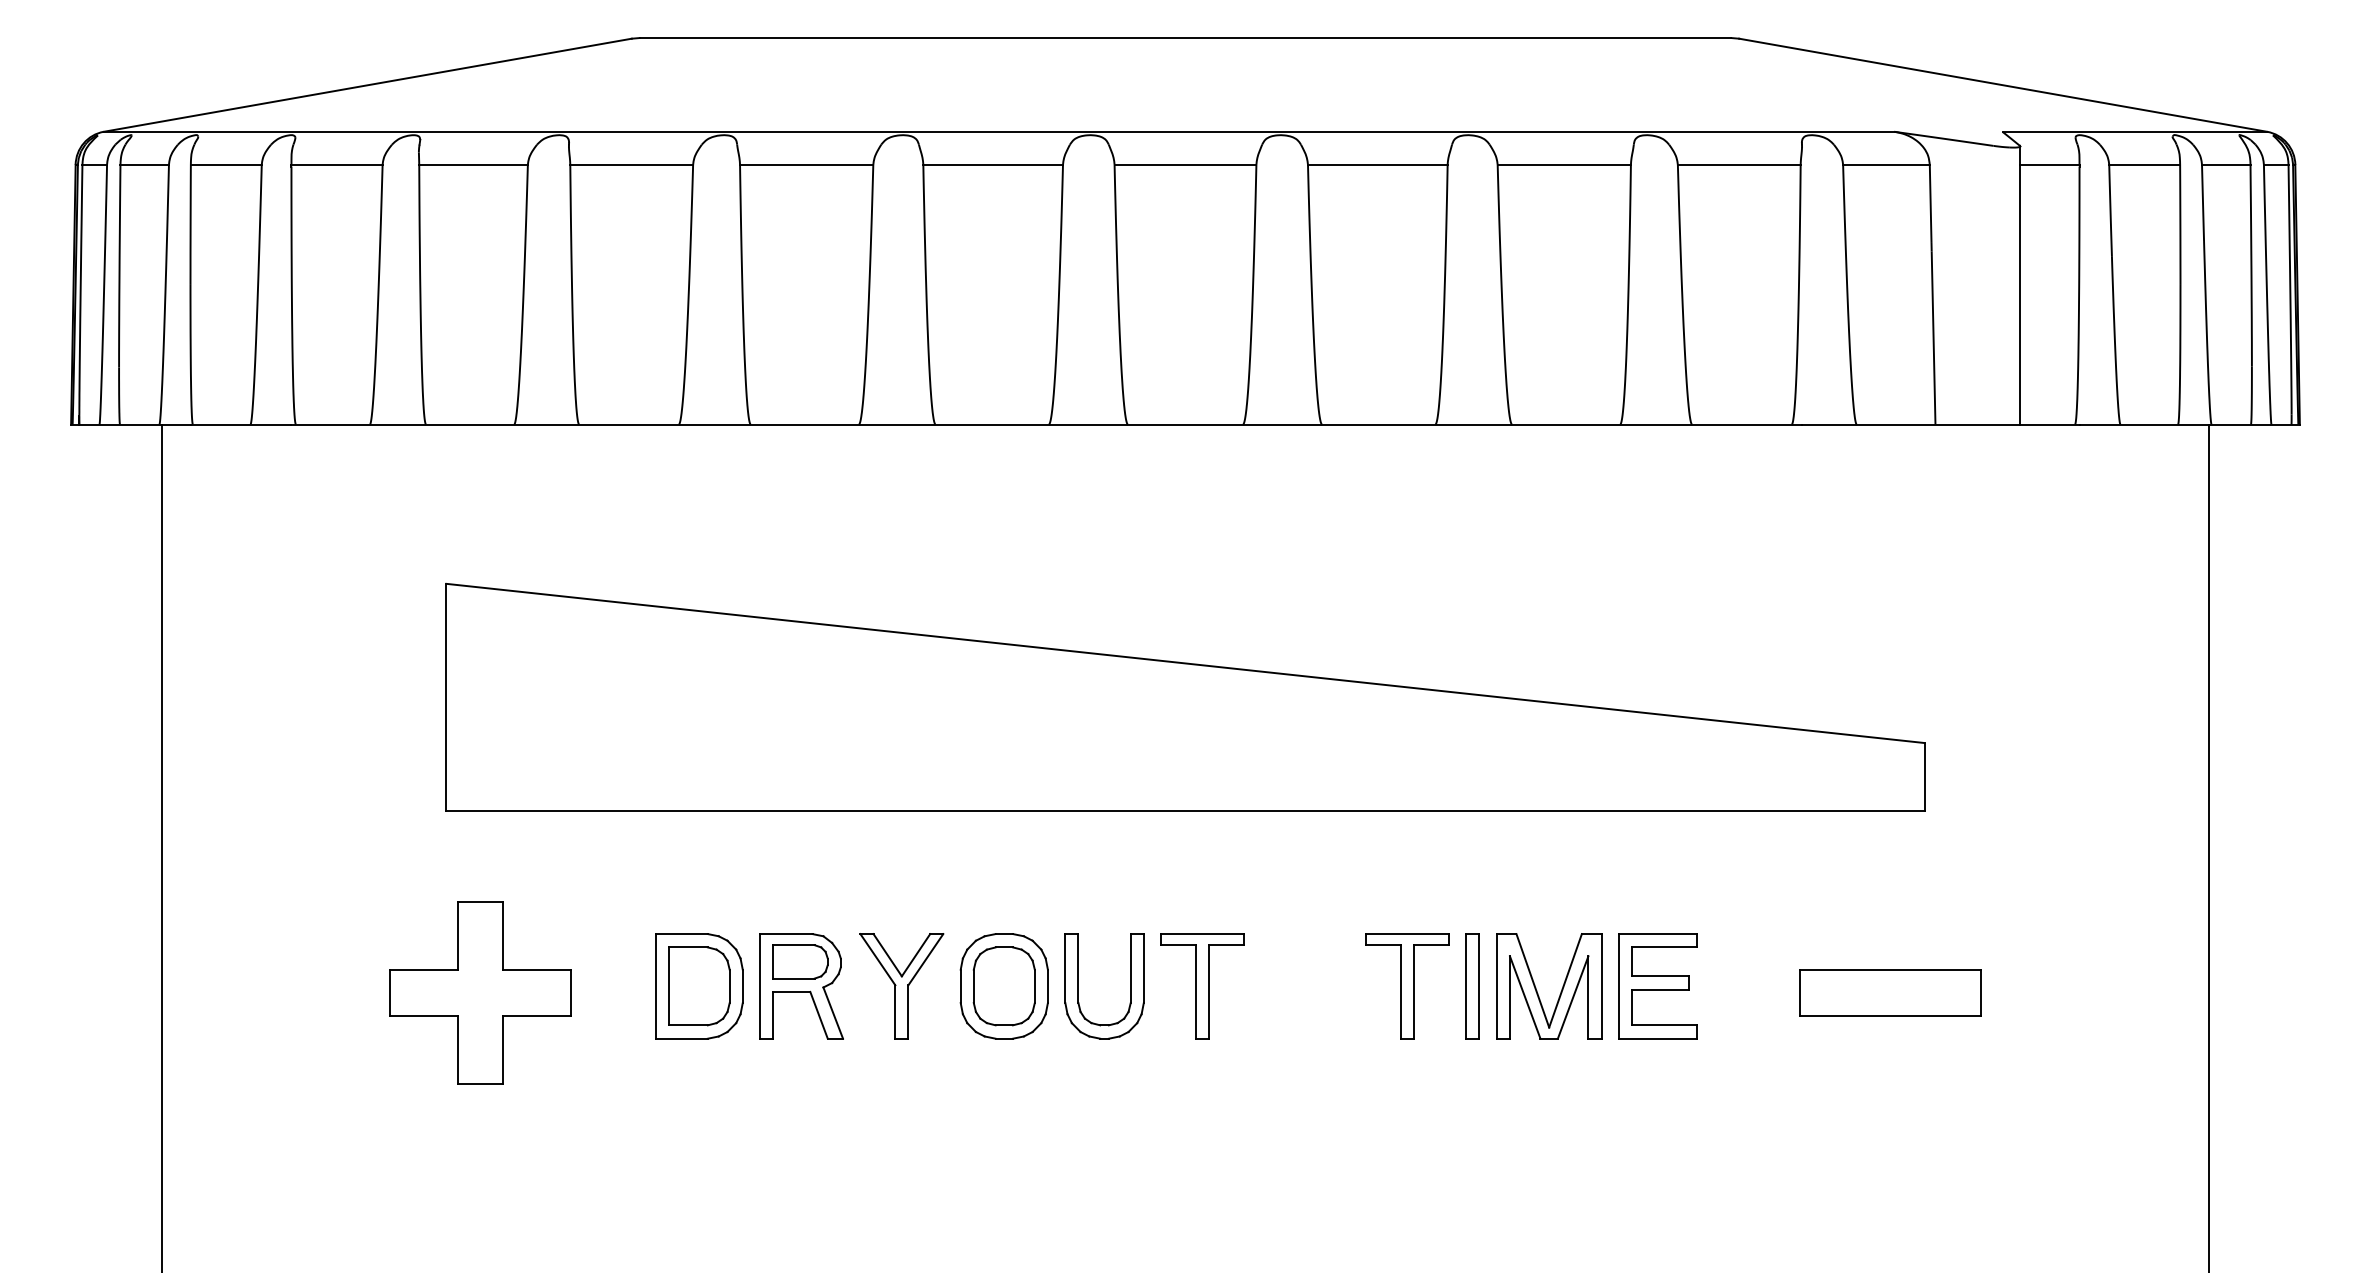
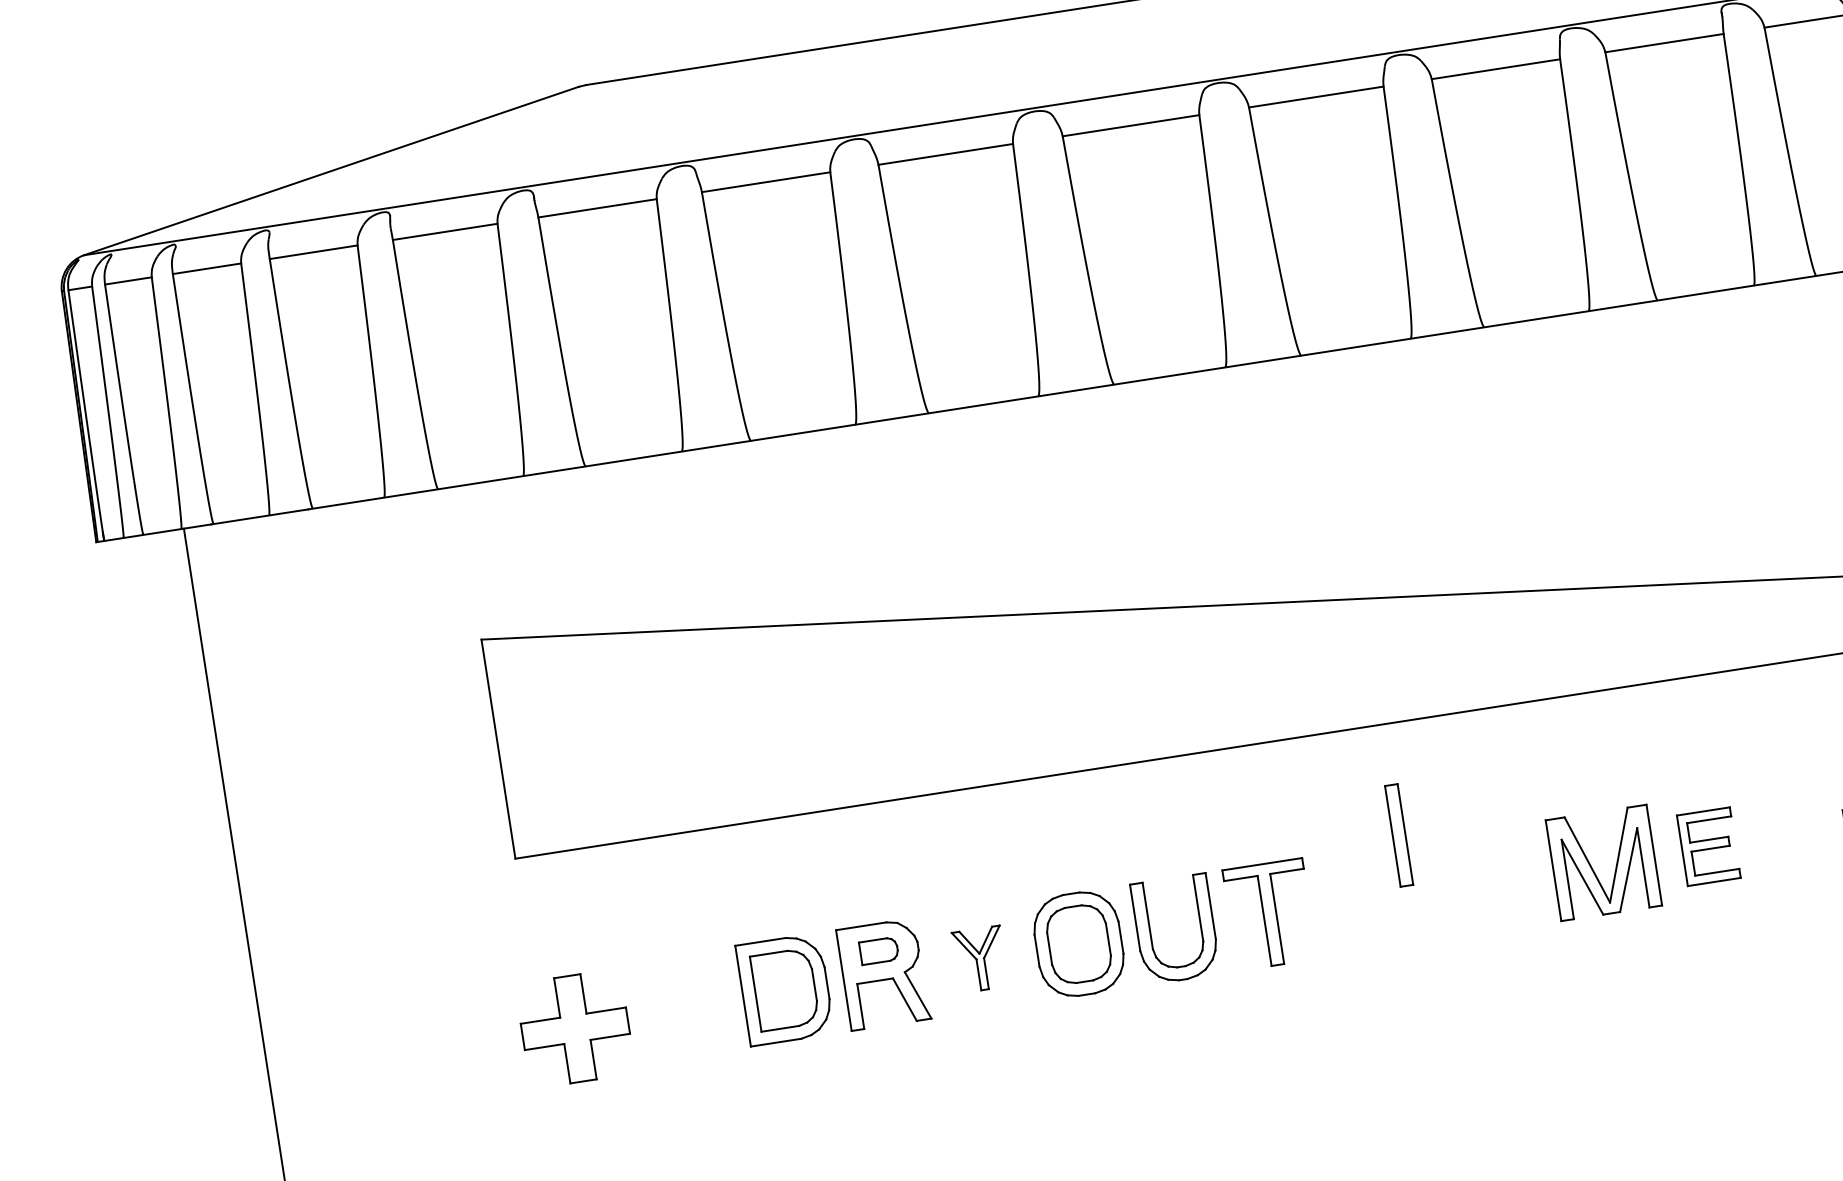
part: (800, 961) -> (878, 950), size x0.7
part: (901, 986) -> (979, 959), size x0.6
part: (1407, 986) -> (1467, 884), removed
part: (1472, 986) -> (1398, 835), moved
part: (1657, 986) -> (1708, 846), size x0.7
part: (480, 992) -> (575, 1028), size x0.6

